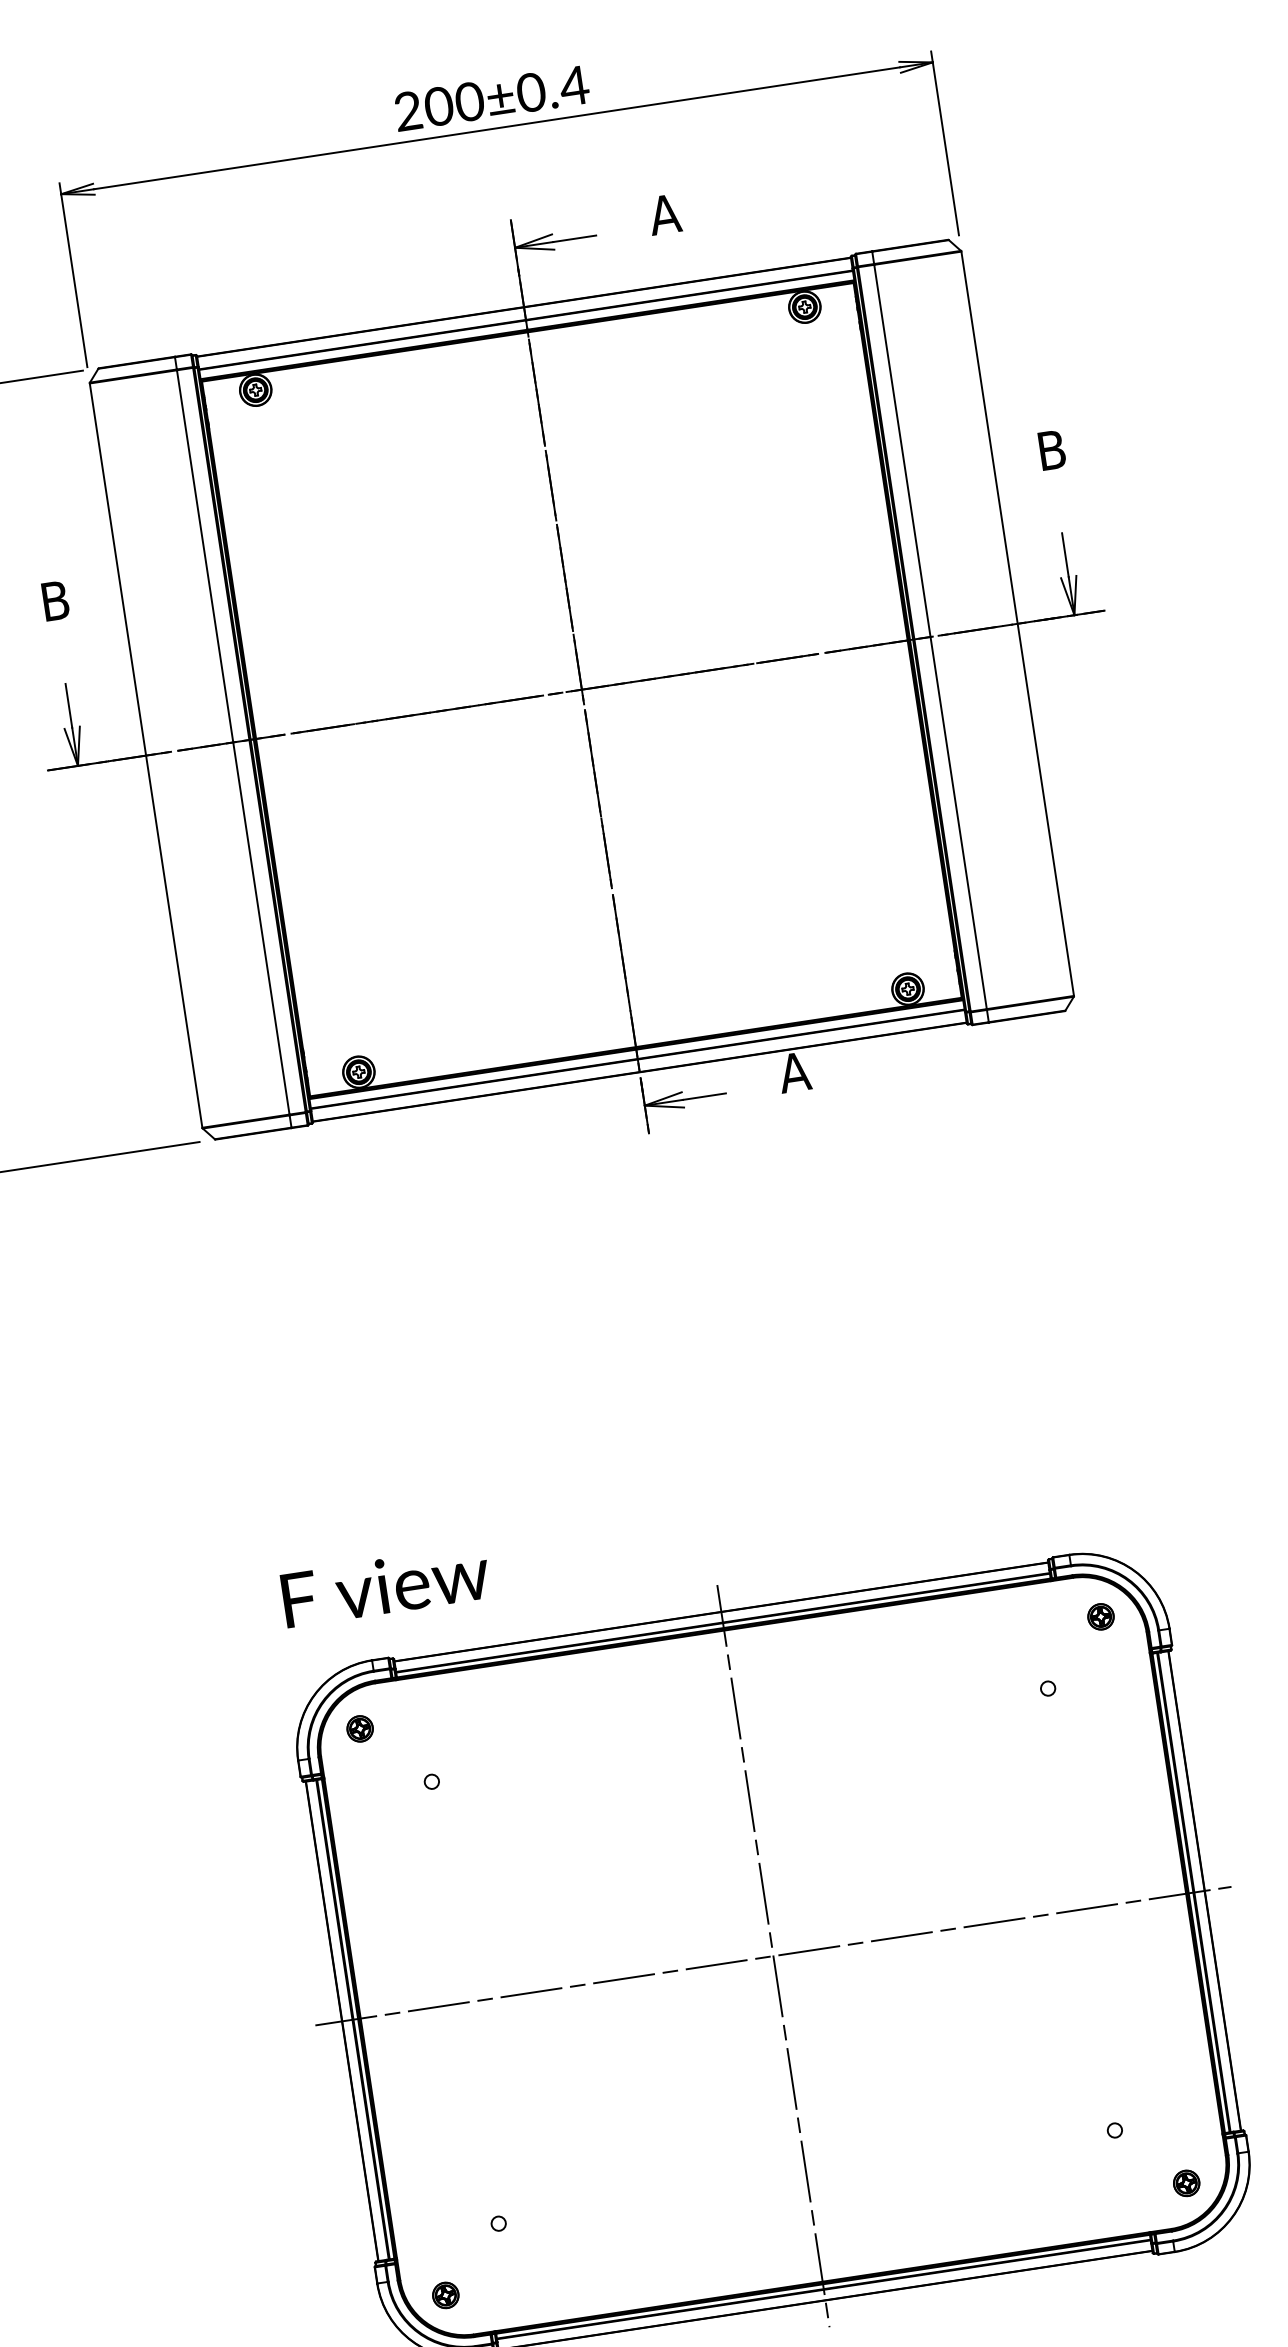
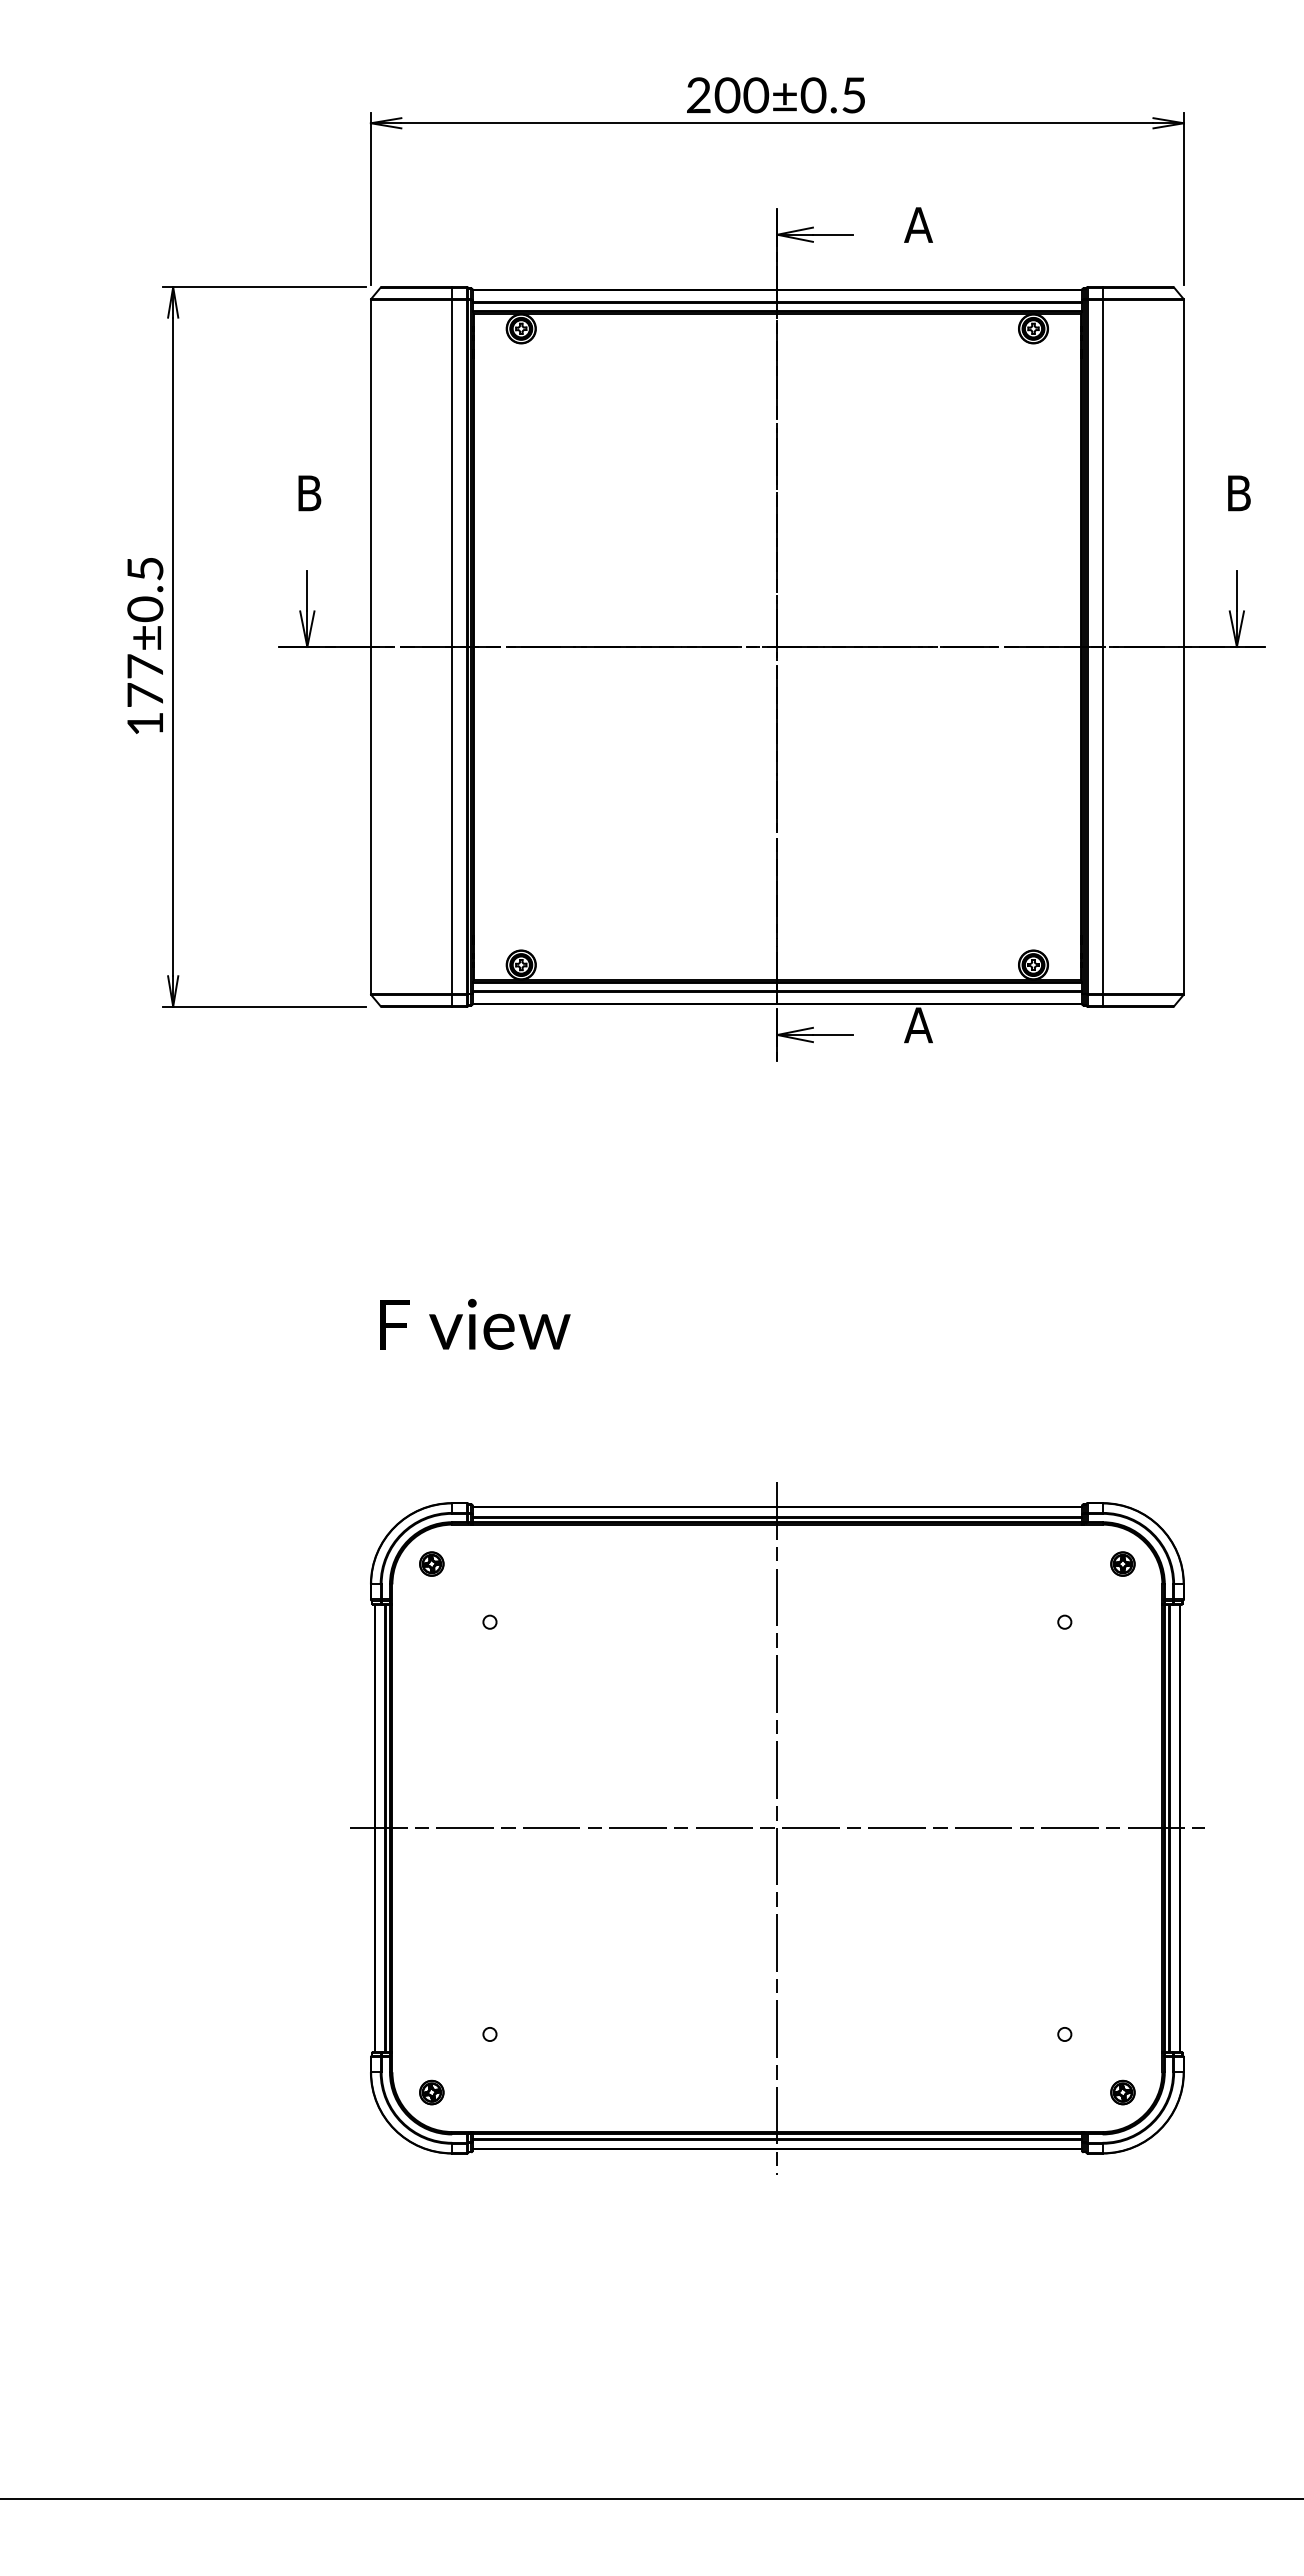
text: (574, 86) -> (853, 95), 200±0.4 -> 200±0.5
text: (386, 1585) -> (475, 1323), moved

